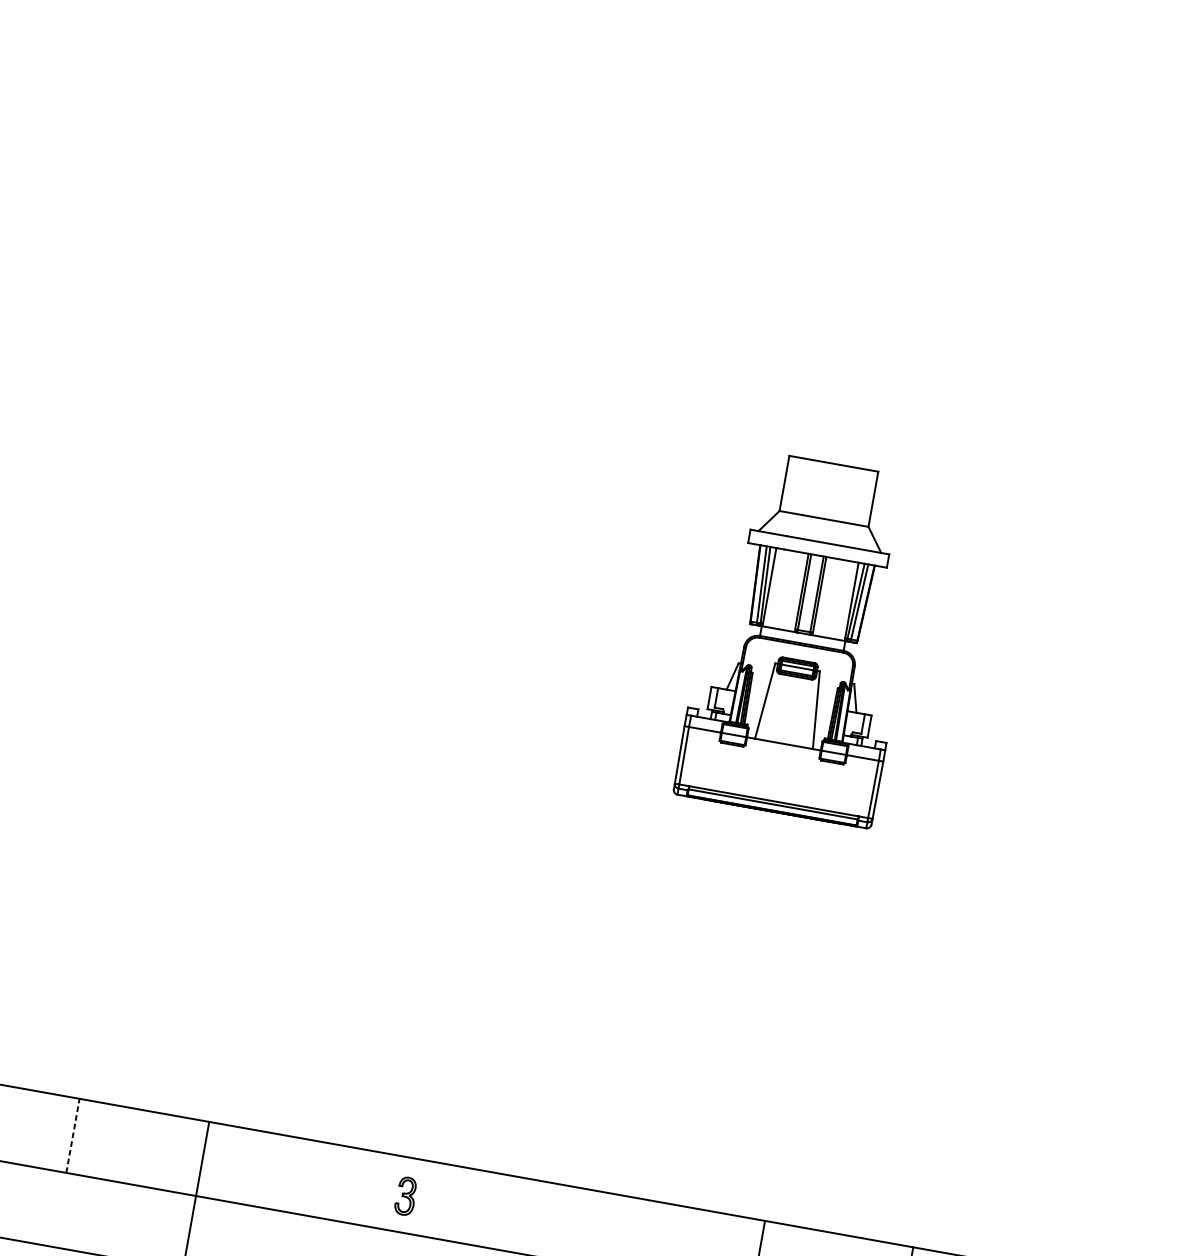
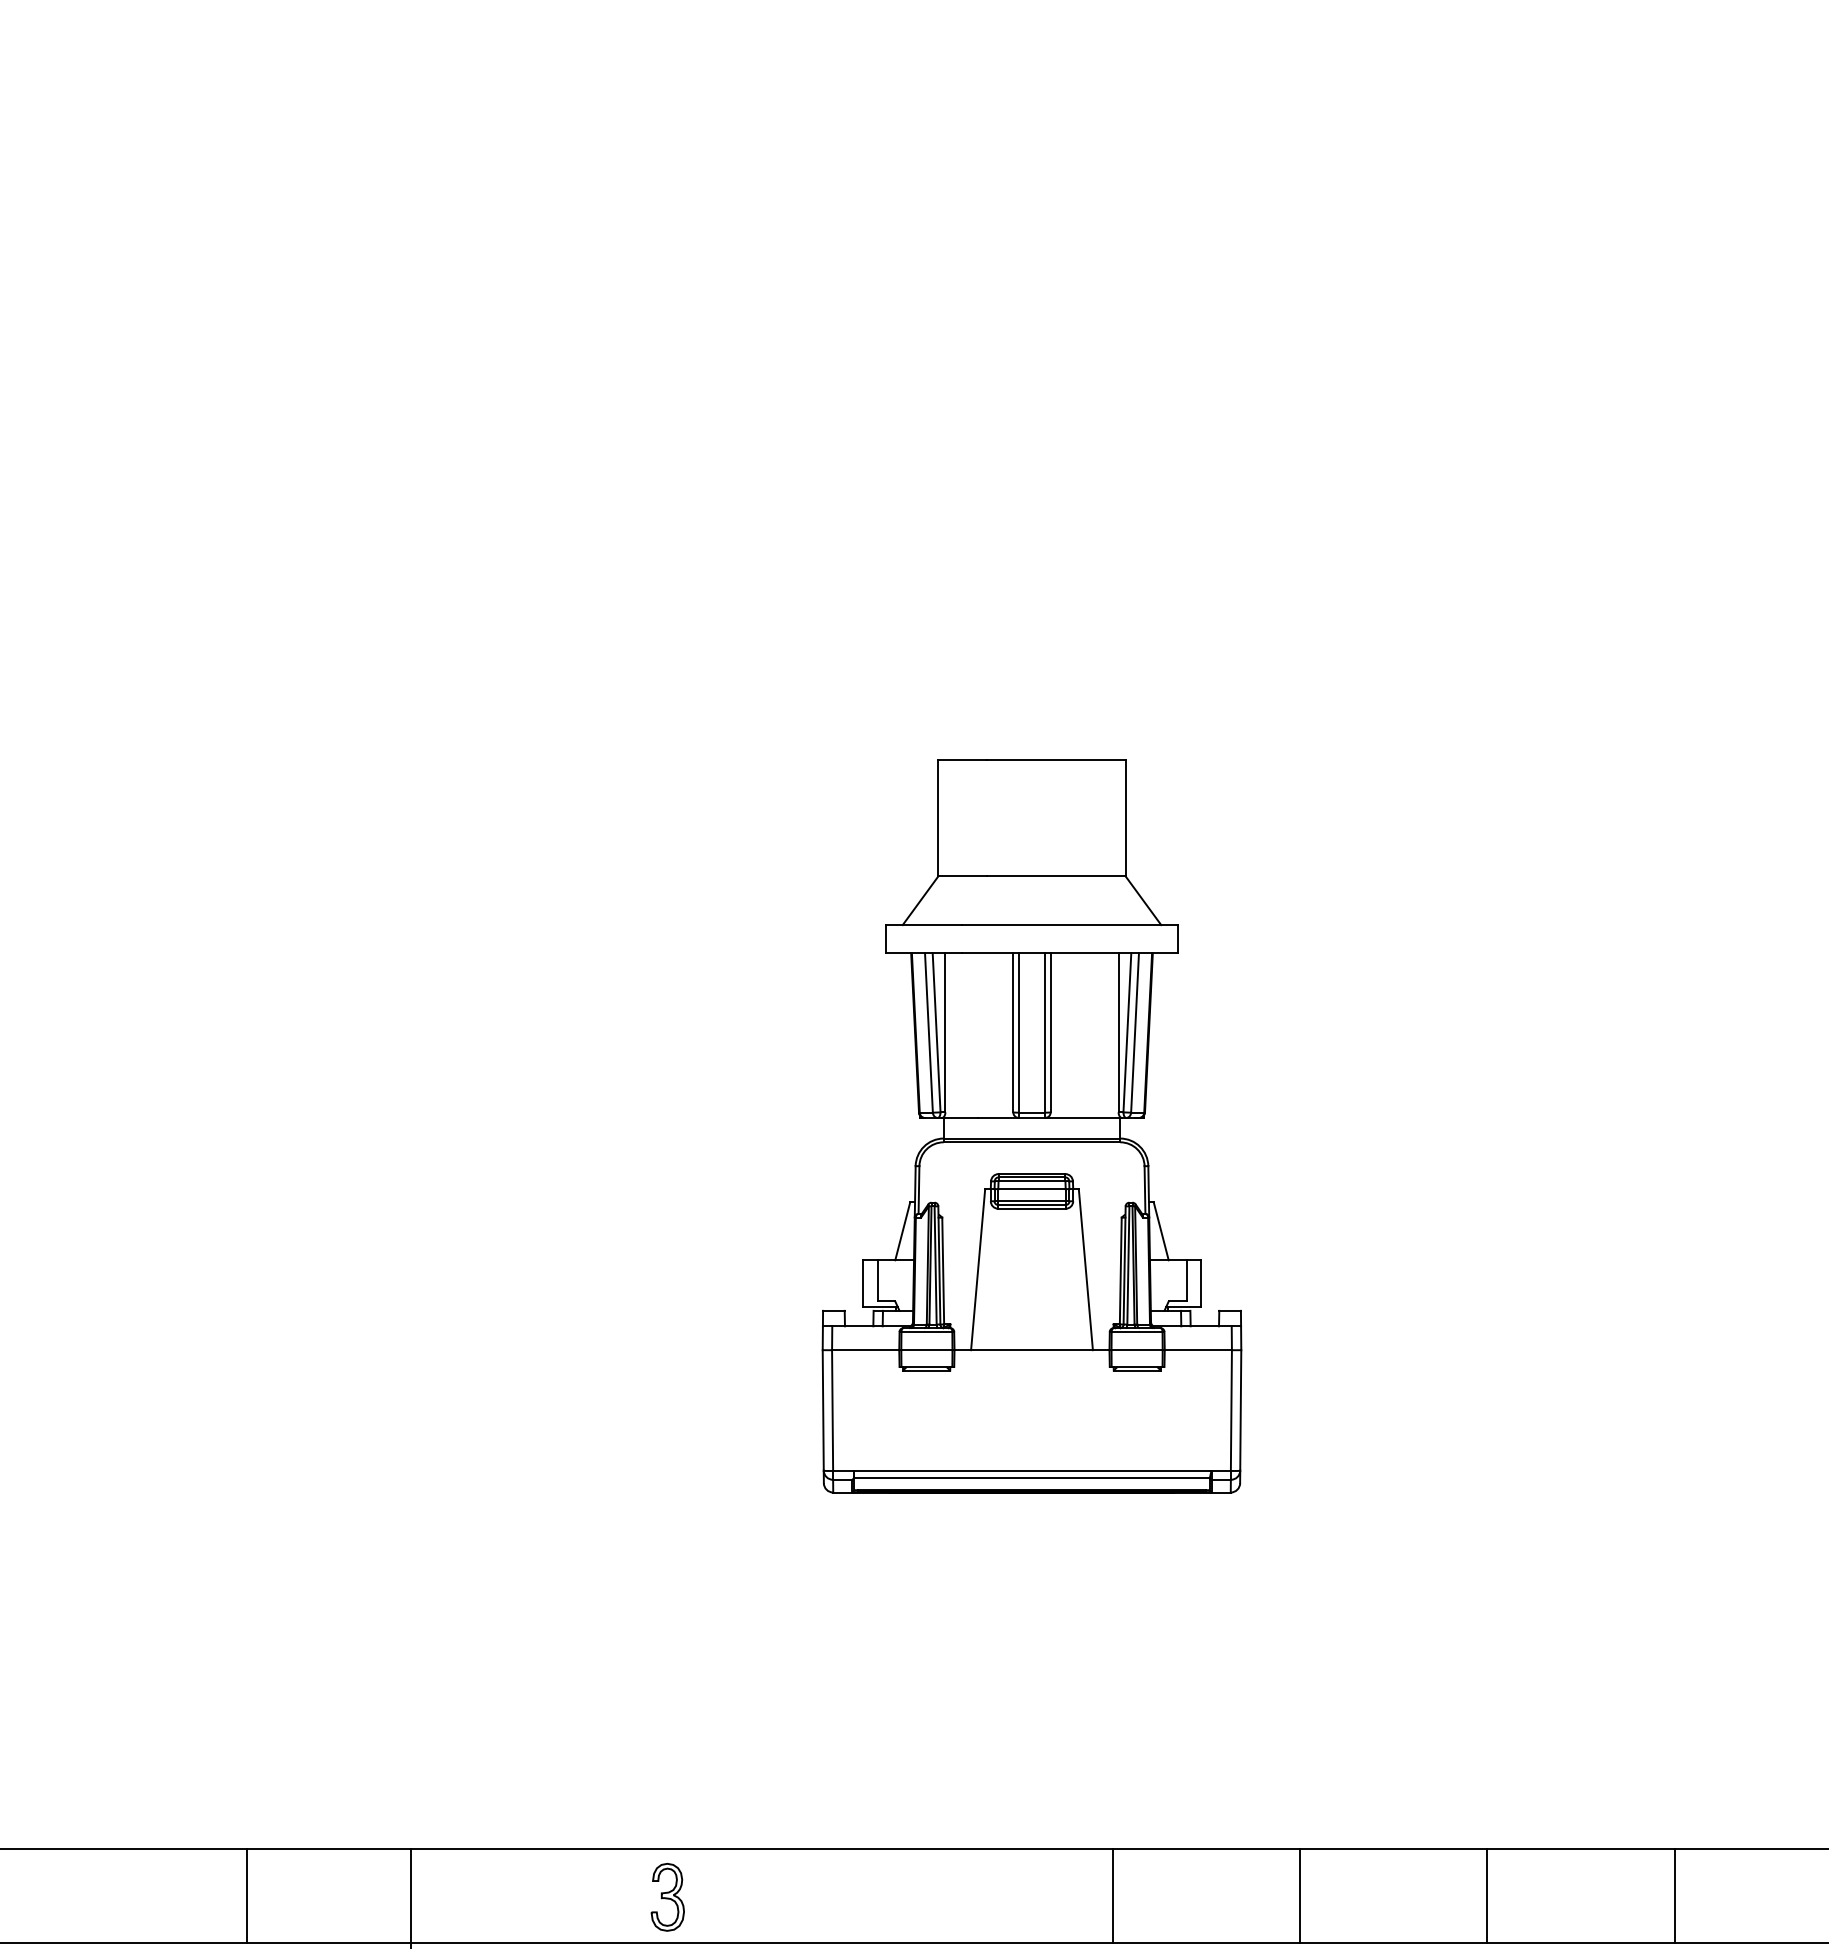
part: (802, 637) -> (1031, 1126), size x1.67
line: (72, 1135) -> (246, 1895), dashed -> solid
part: (405, 1195) -> (667, 1896), size x1.43

